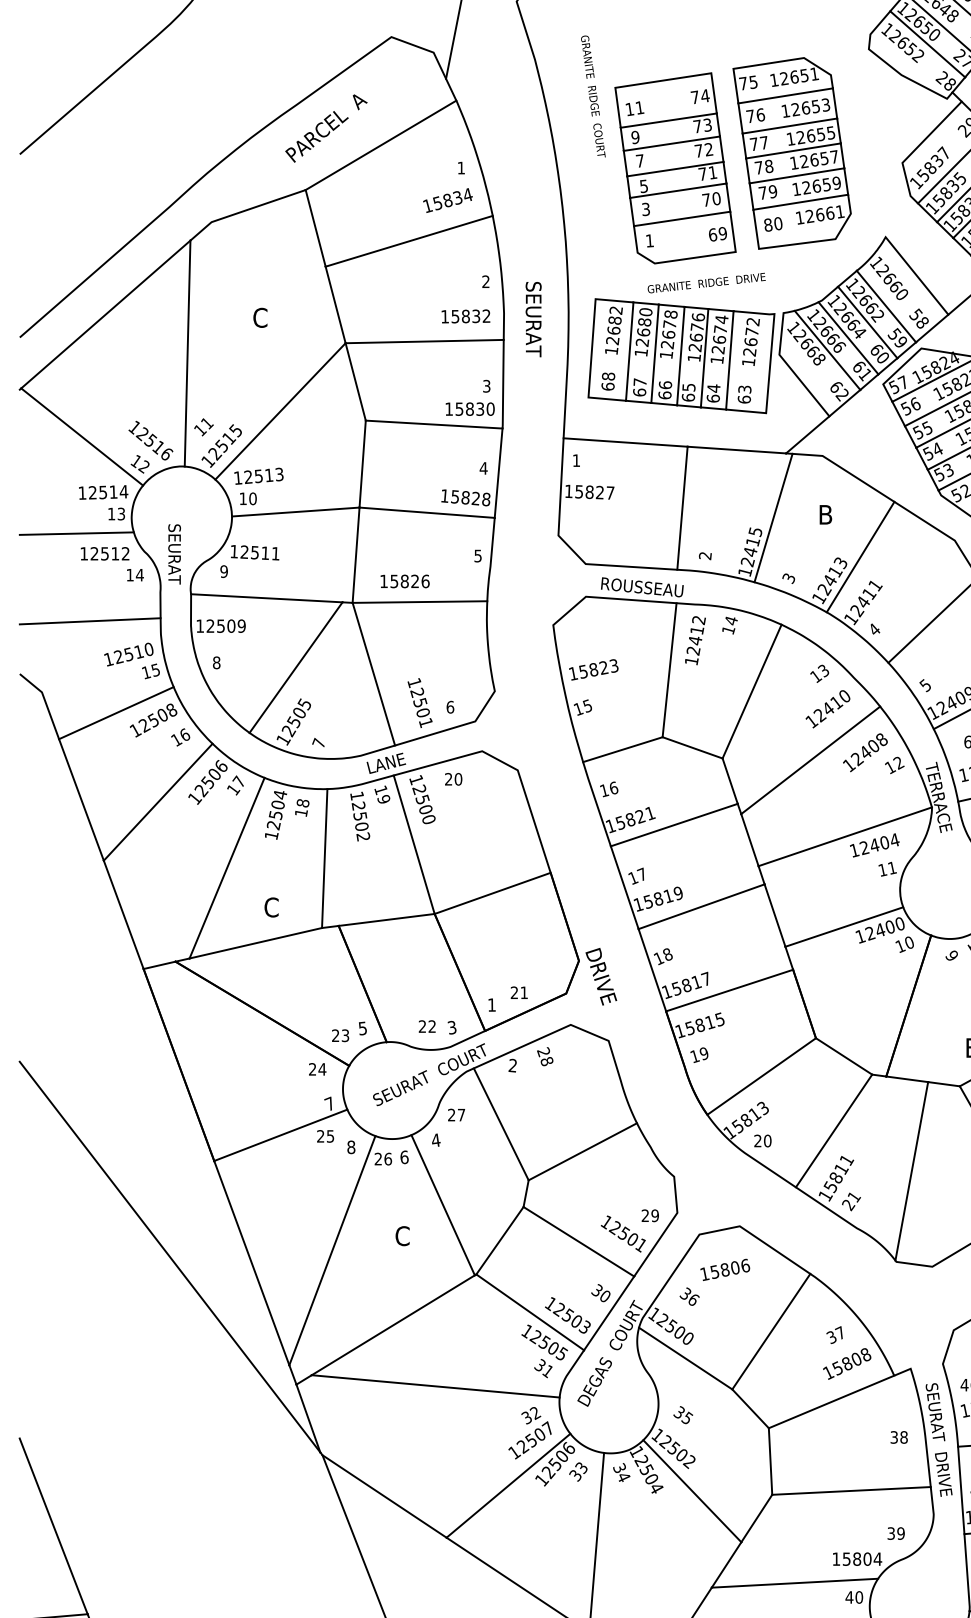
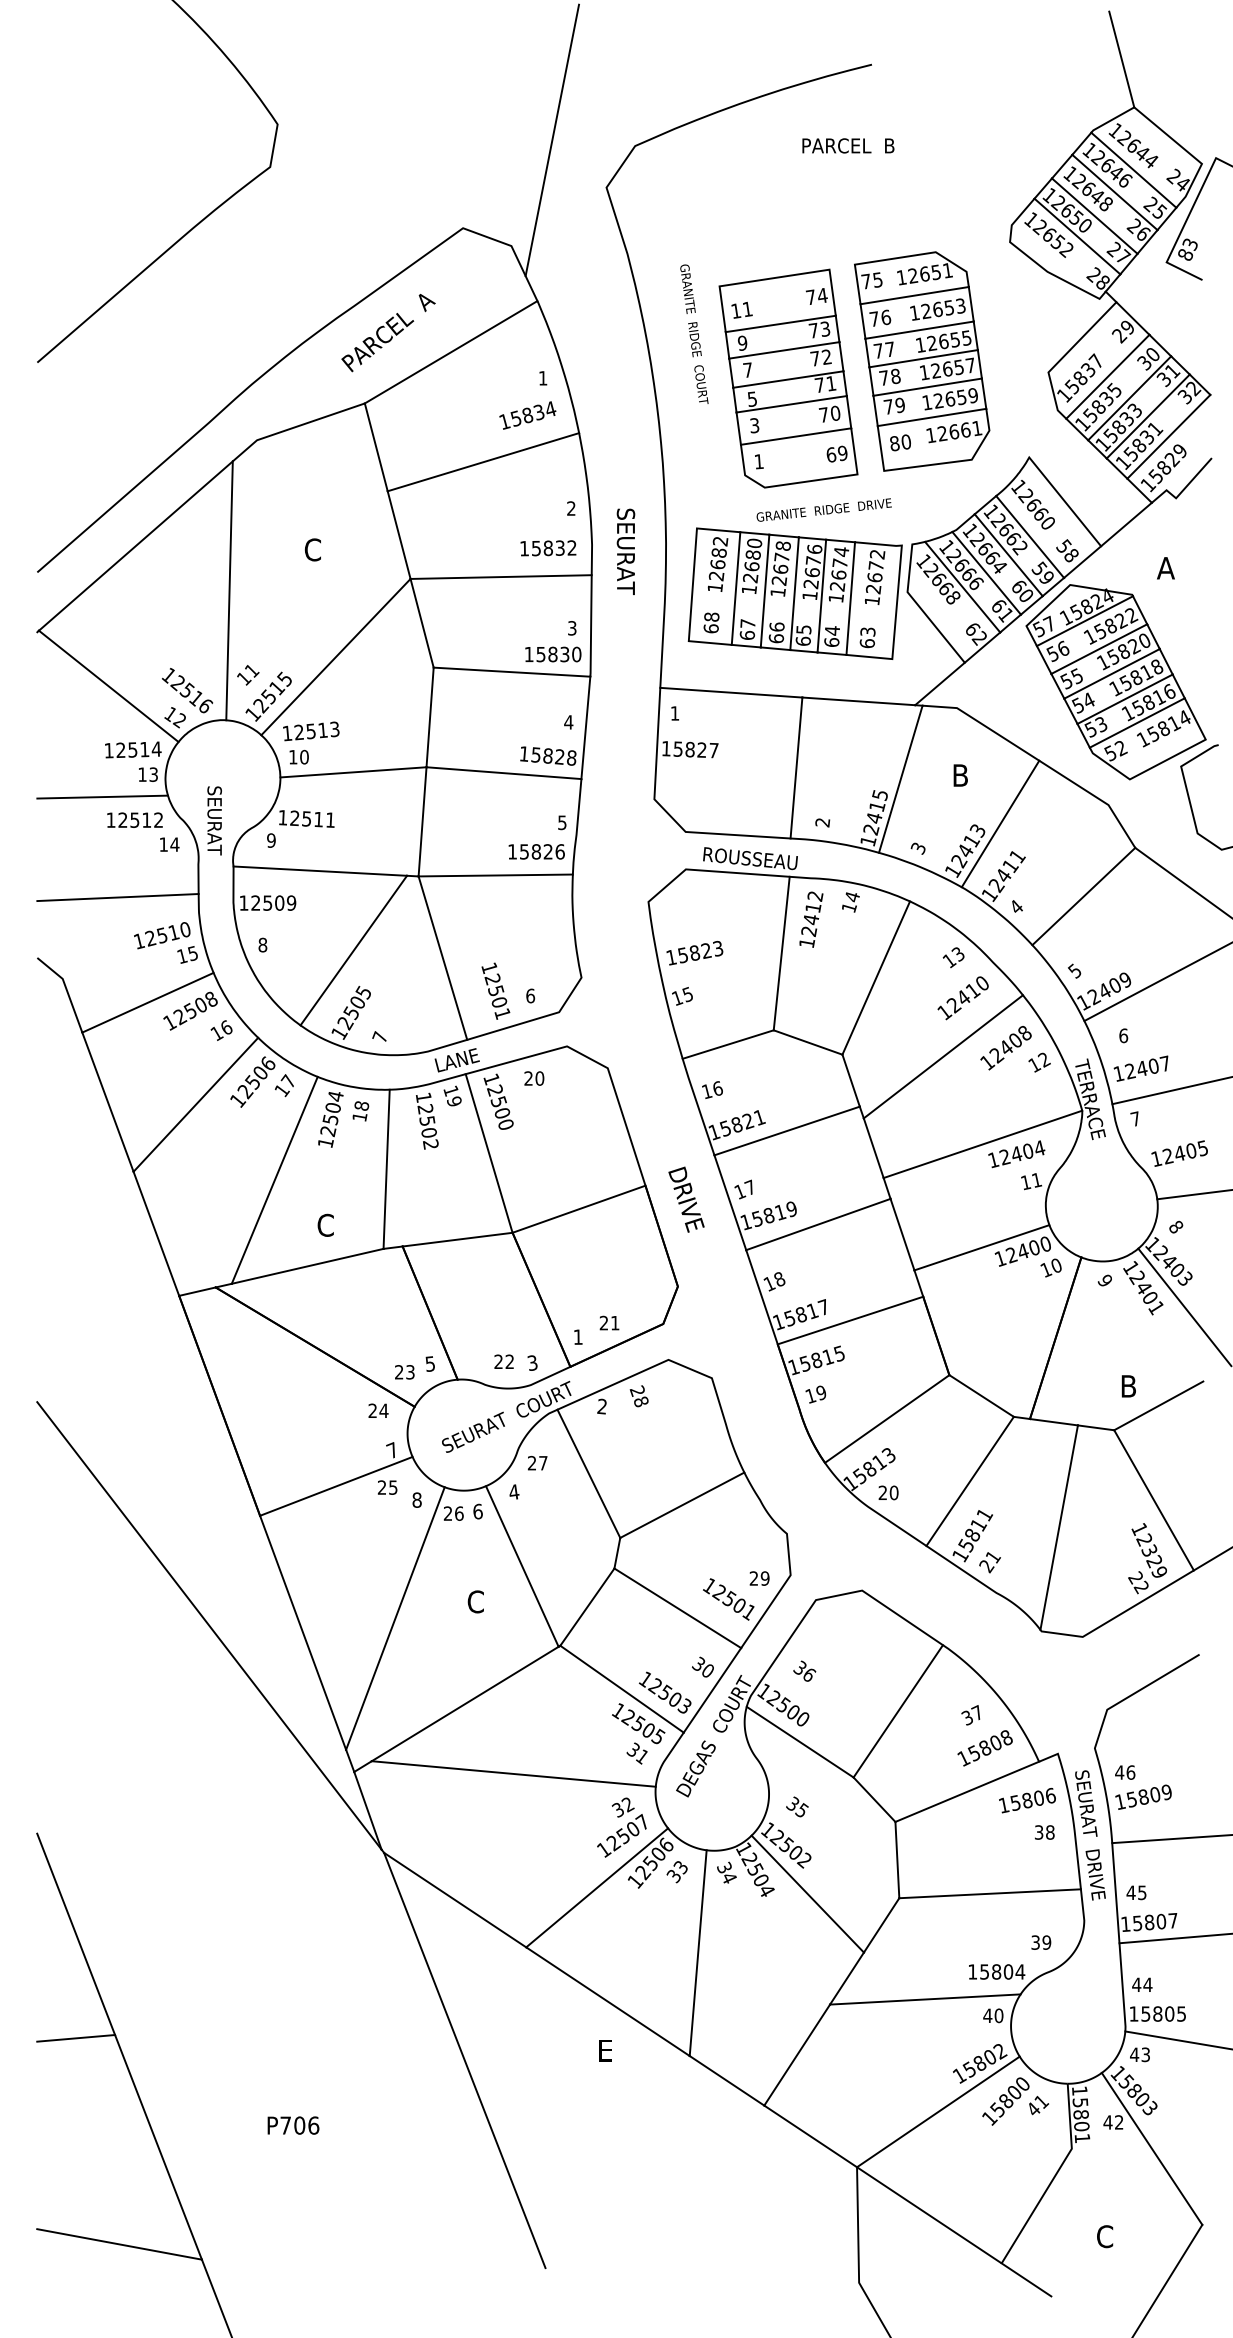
text: (593, 95) -> (694, 333), moved
text: (404, 581) -> (536, 851), moved
text: (601, 976) -> (686, 1199), moved
text: (725, 1269) -> (1027, 1800), moved

